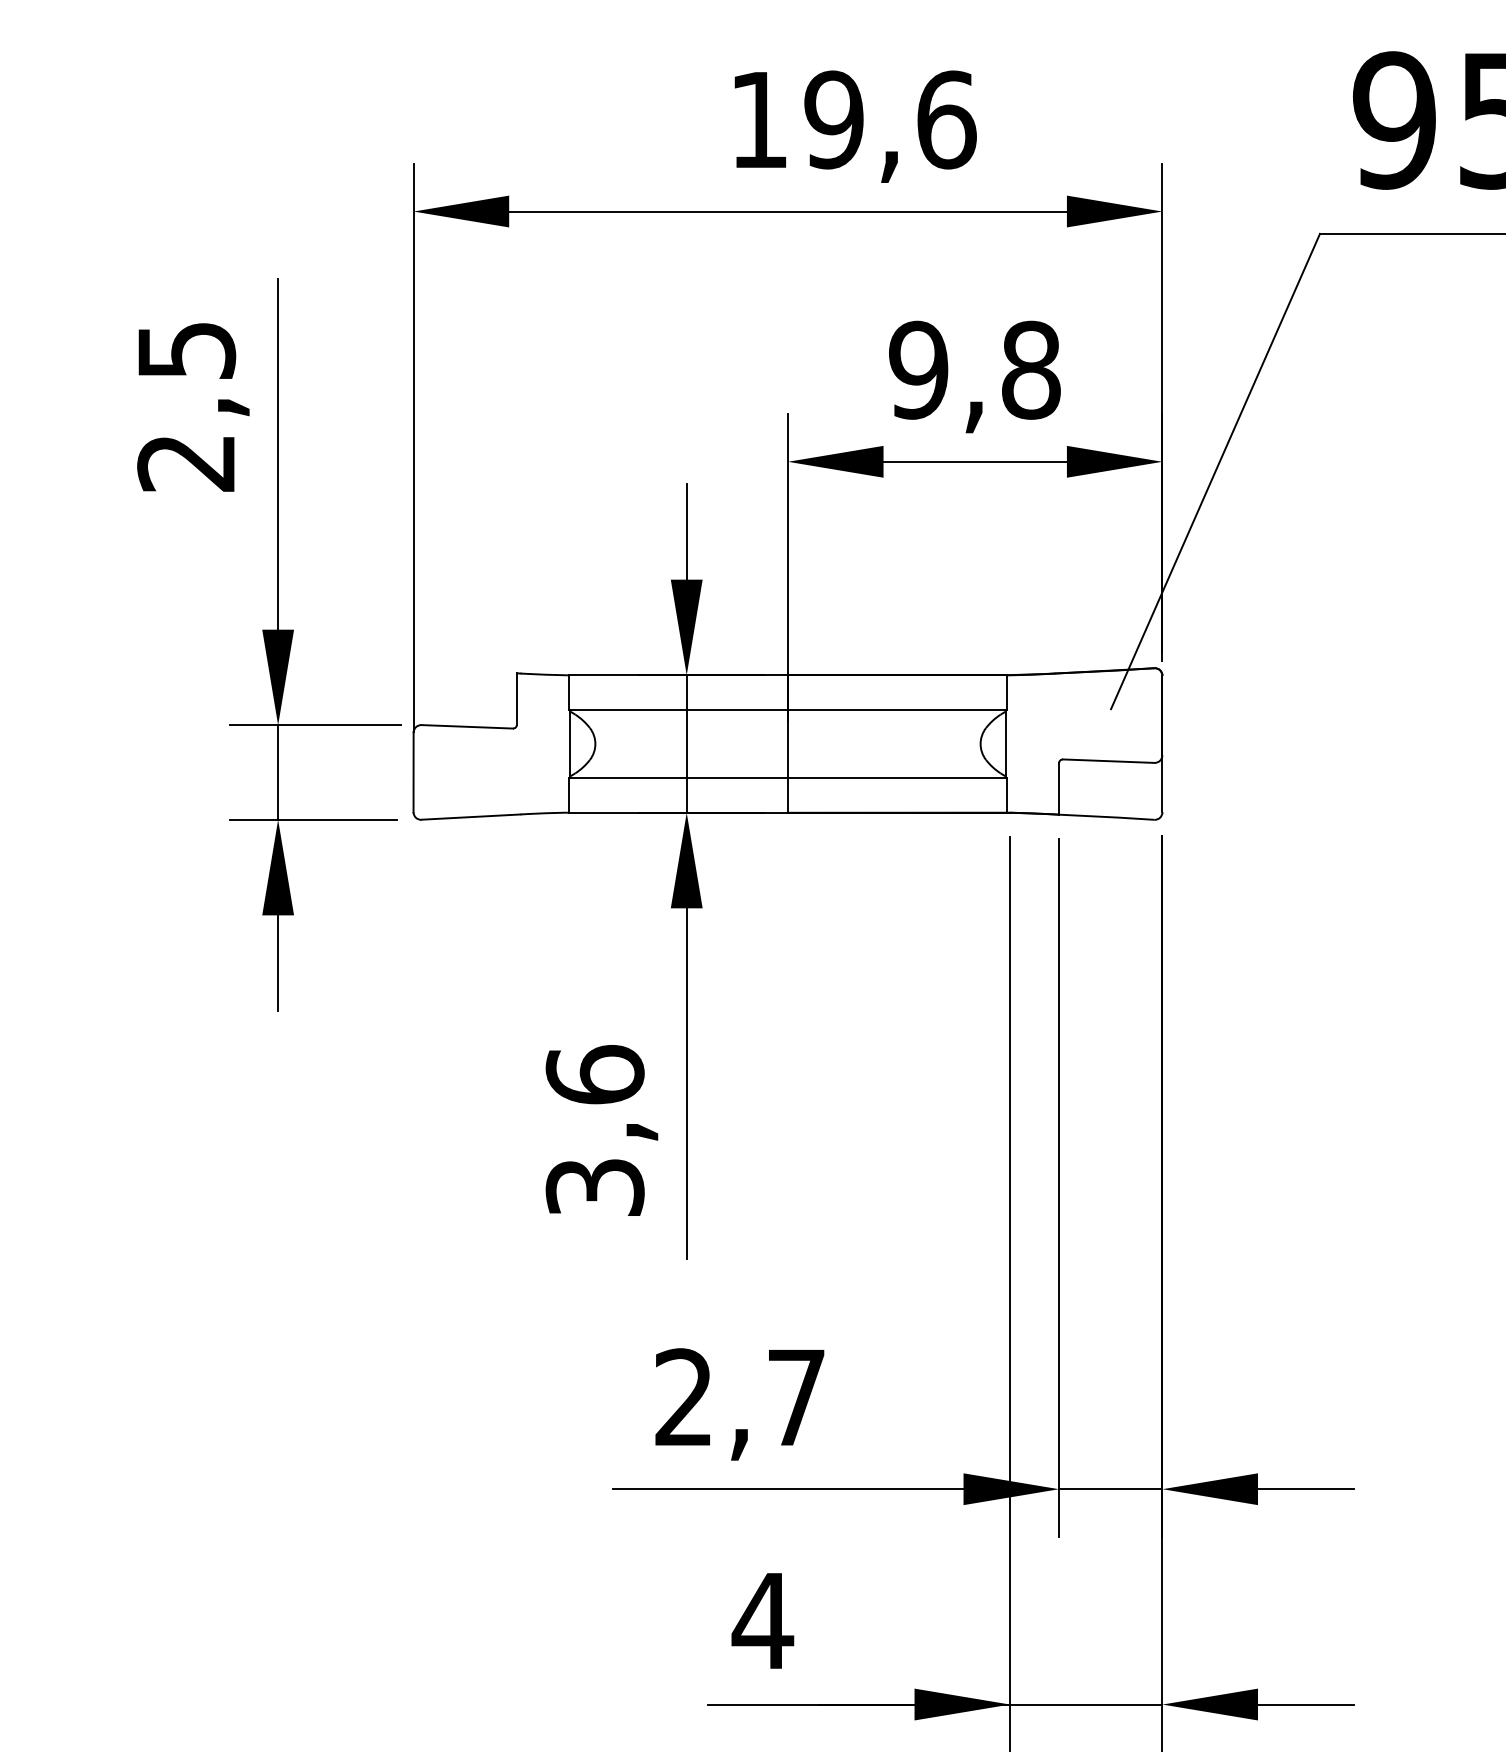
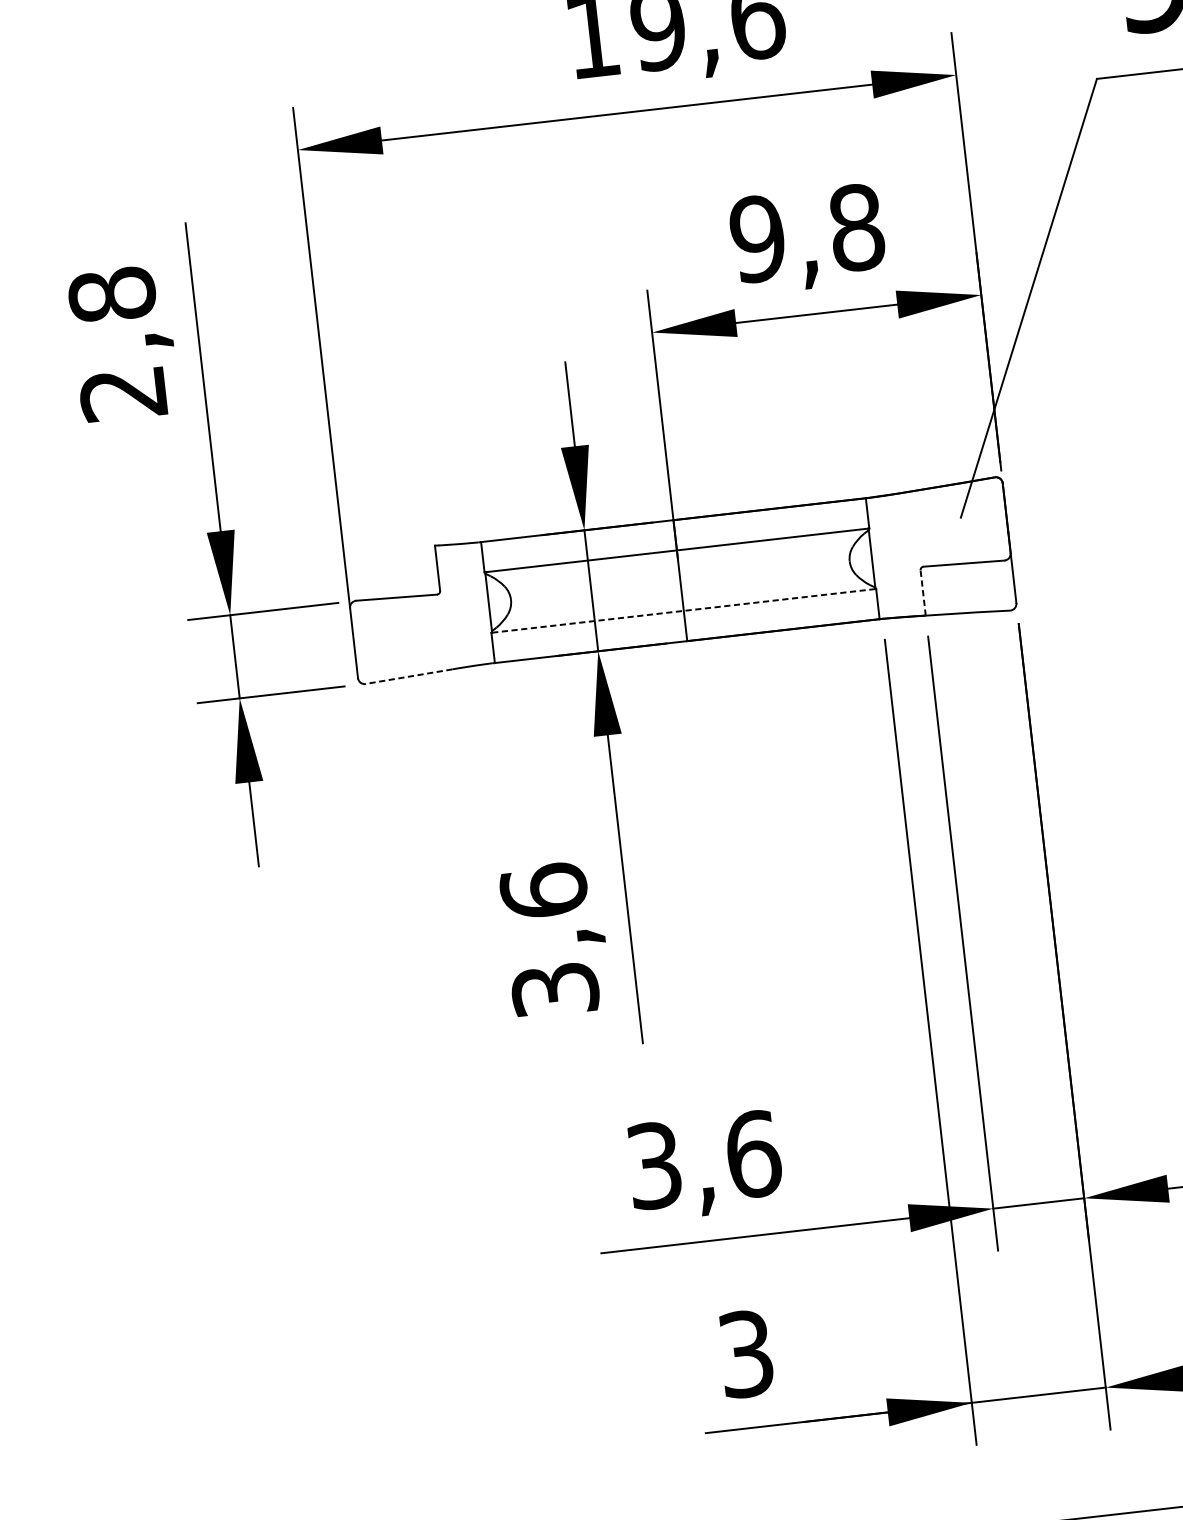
text: (186, 350) -> (112, 294), 2,5 -> 2,8
line: (788, 778) -> (684, 610), solid -> dashed
line: (1059, 788) -> (923, 592), solid -> dashed
line: (471, 817) -> (409, 676), solid -> dashed
text: (740, 1397) -> (704, 1159), 2,7 -> 3,6
text: (762, 1620) -> (745, 1353), 4 -> 3

